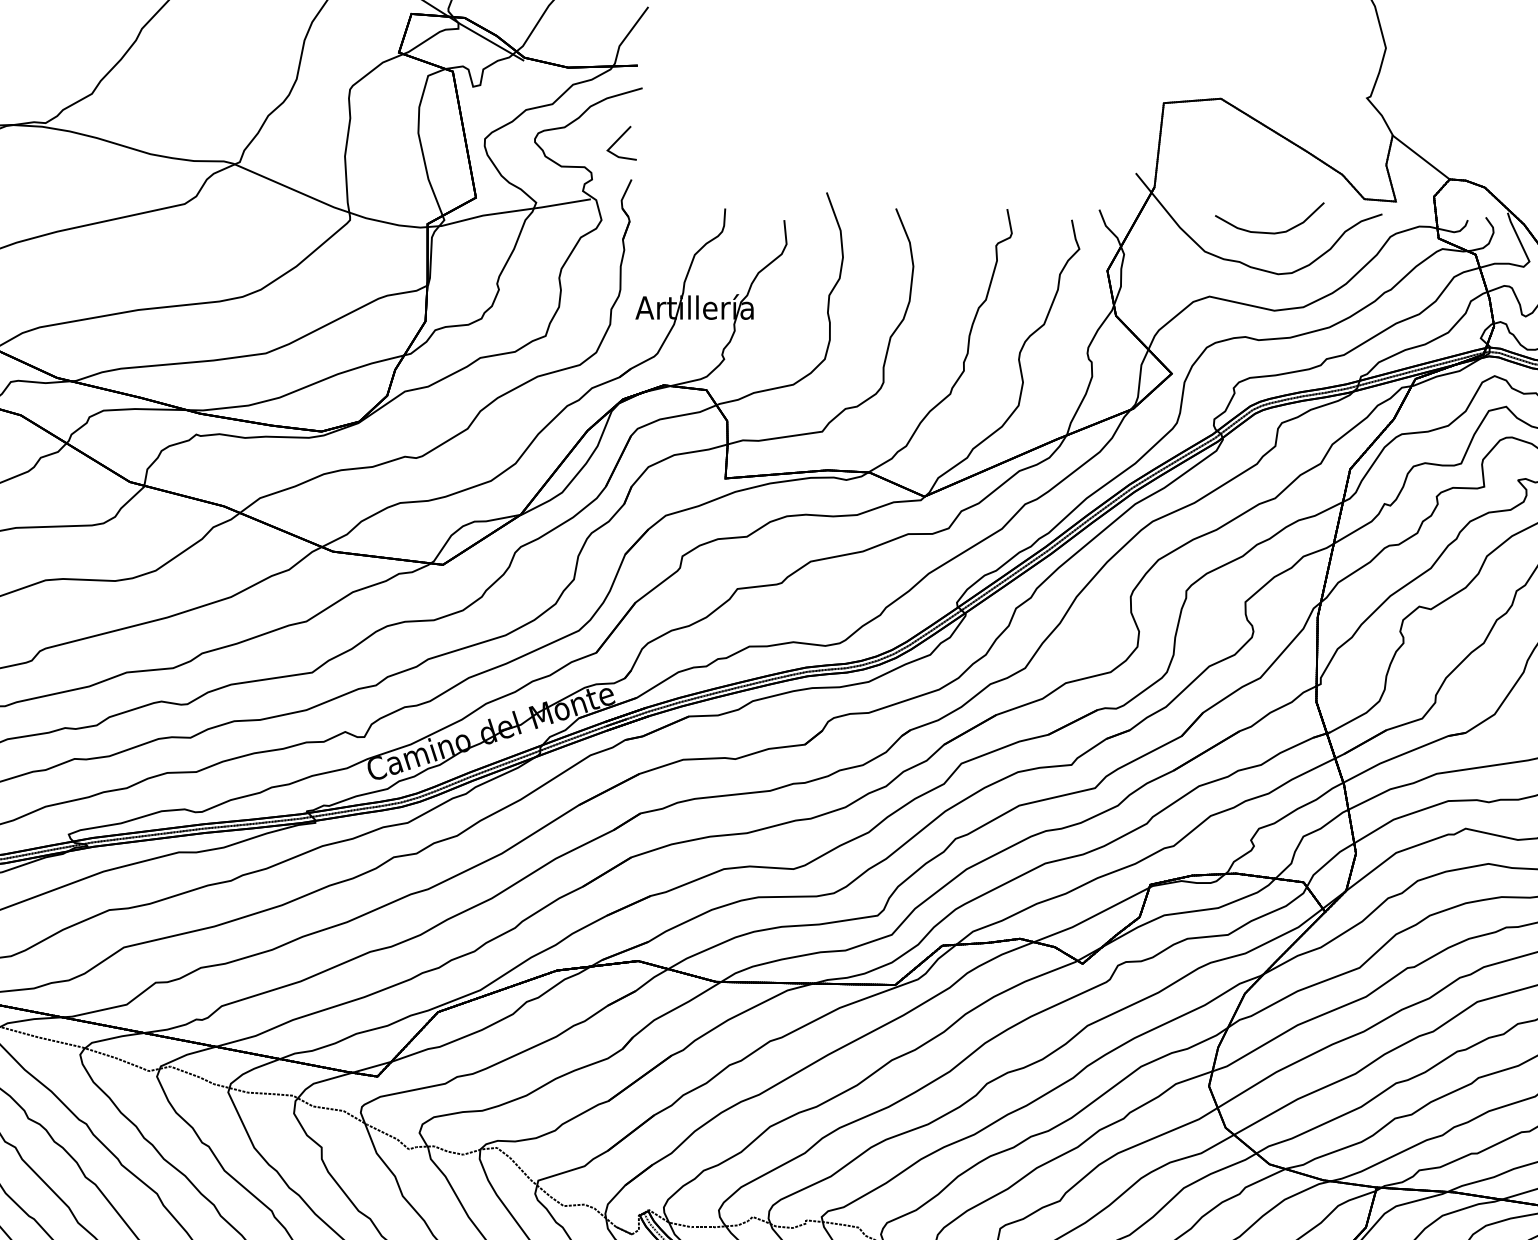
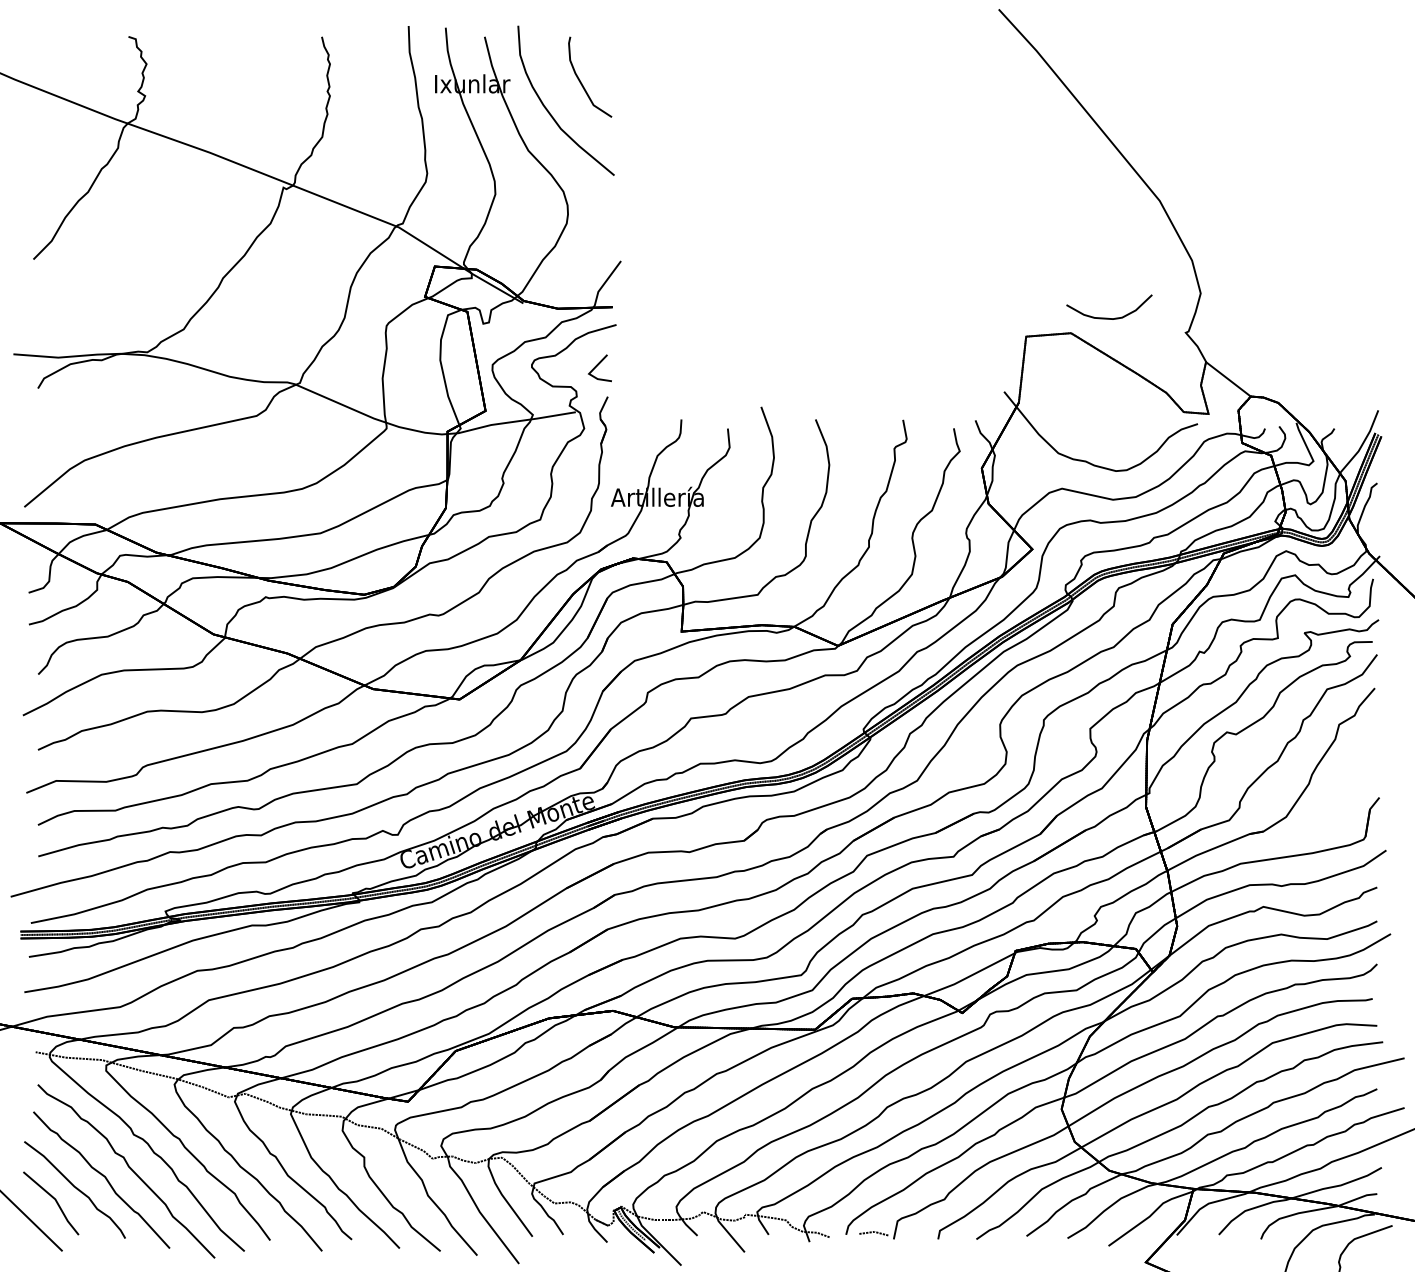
curve: (1268, 231) -> (1108, 317), moved

